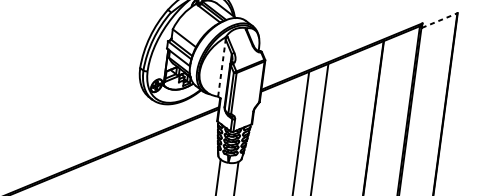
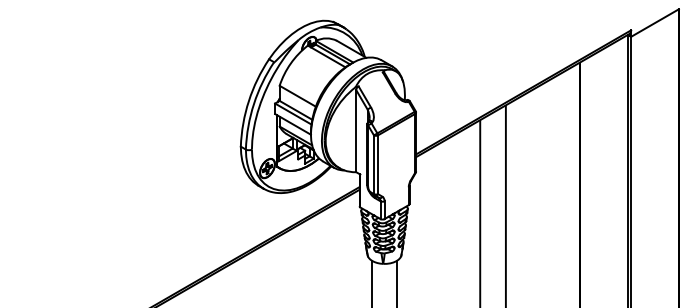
line: (440, 20) -> (655, 23), dashed -> solid
line: (222, 68) -> (356, 131), dashed -> solid

